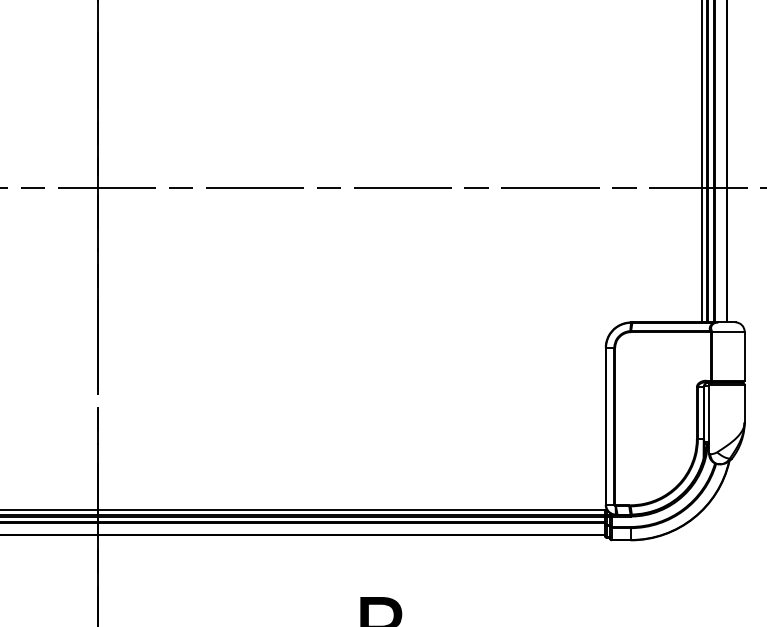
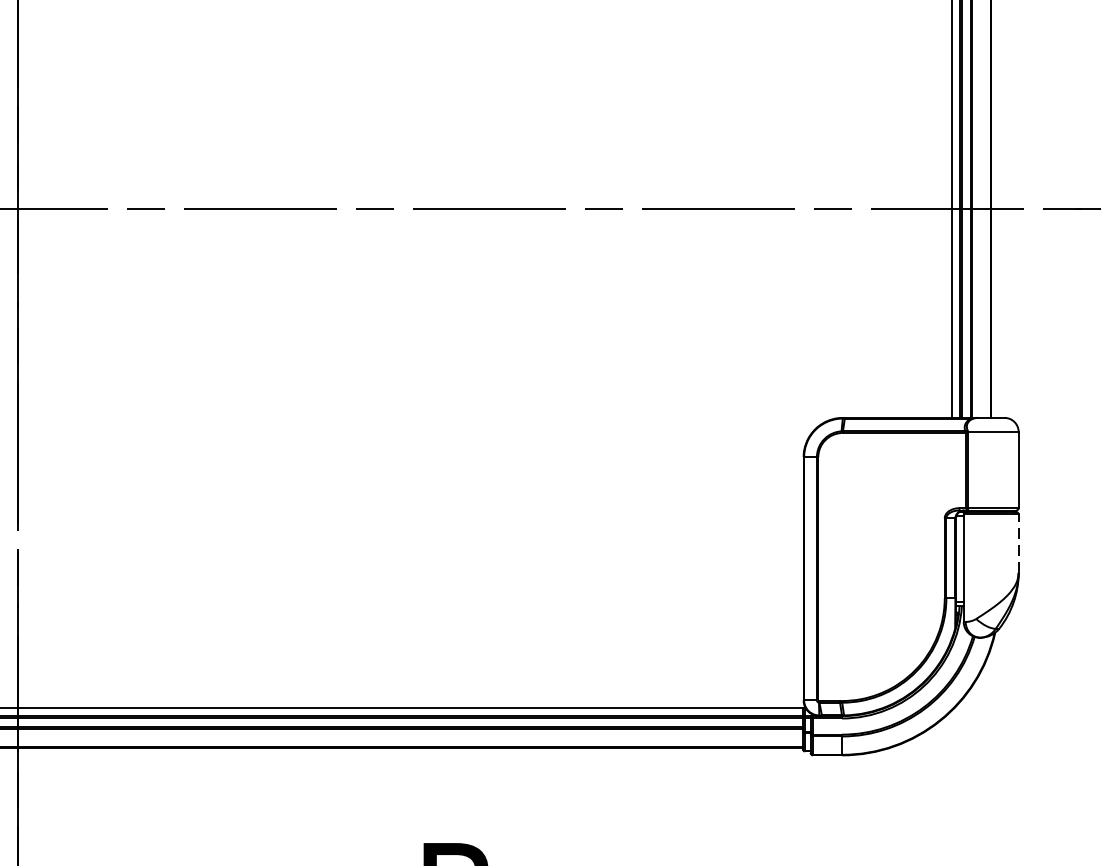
line: (744, 403) -> (1018, 543), solid -> dashed

